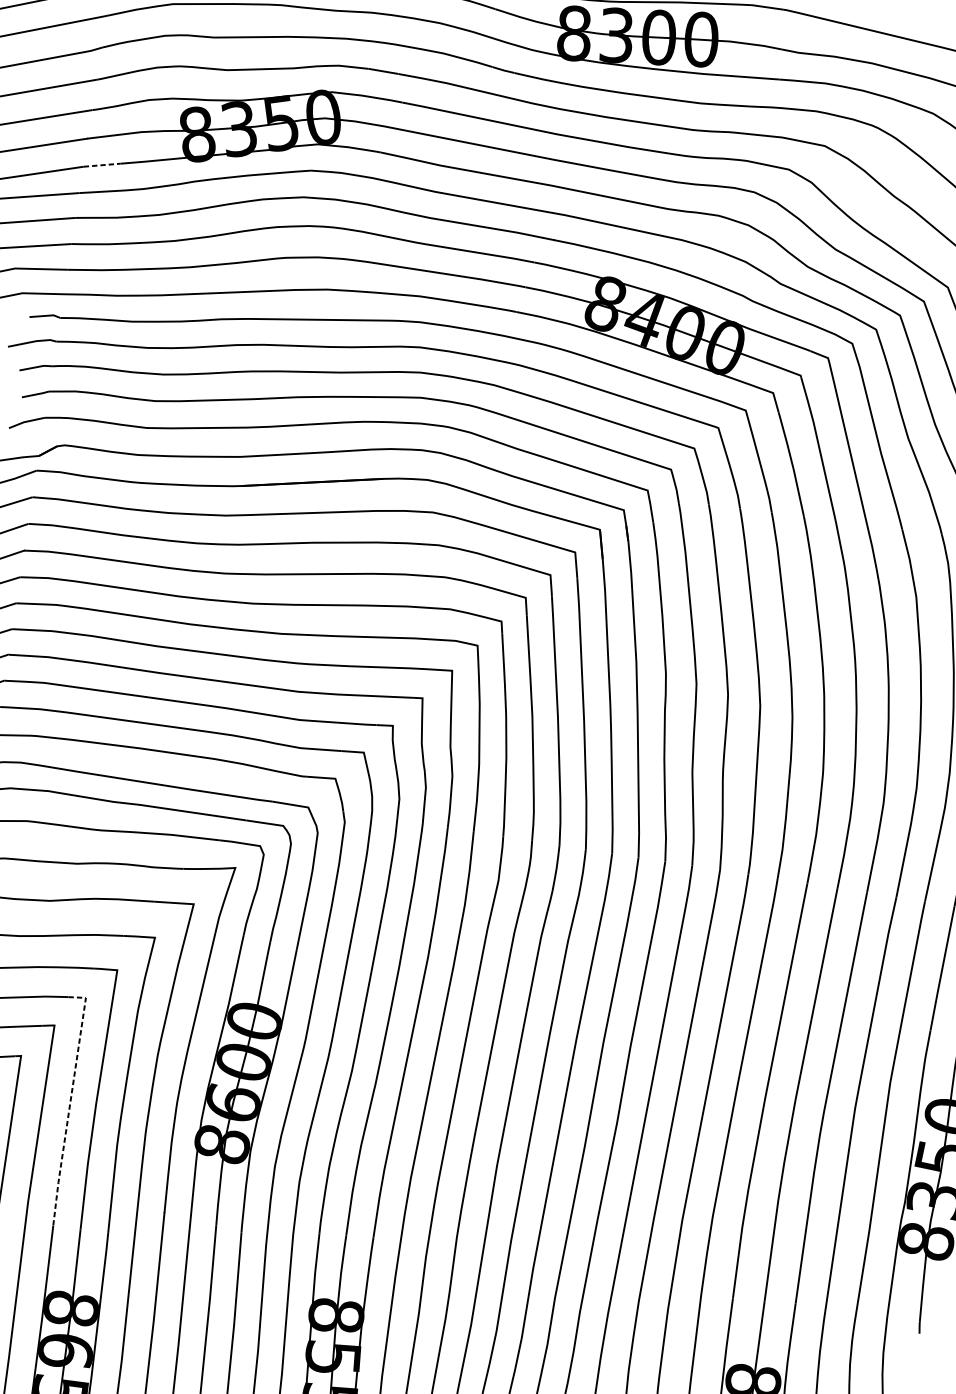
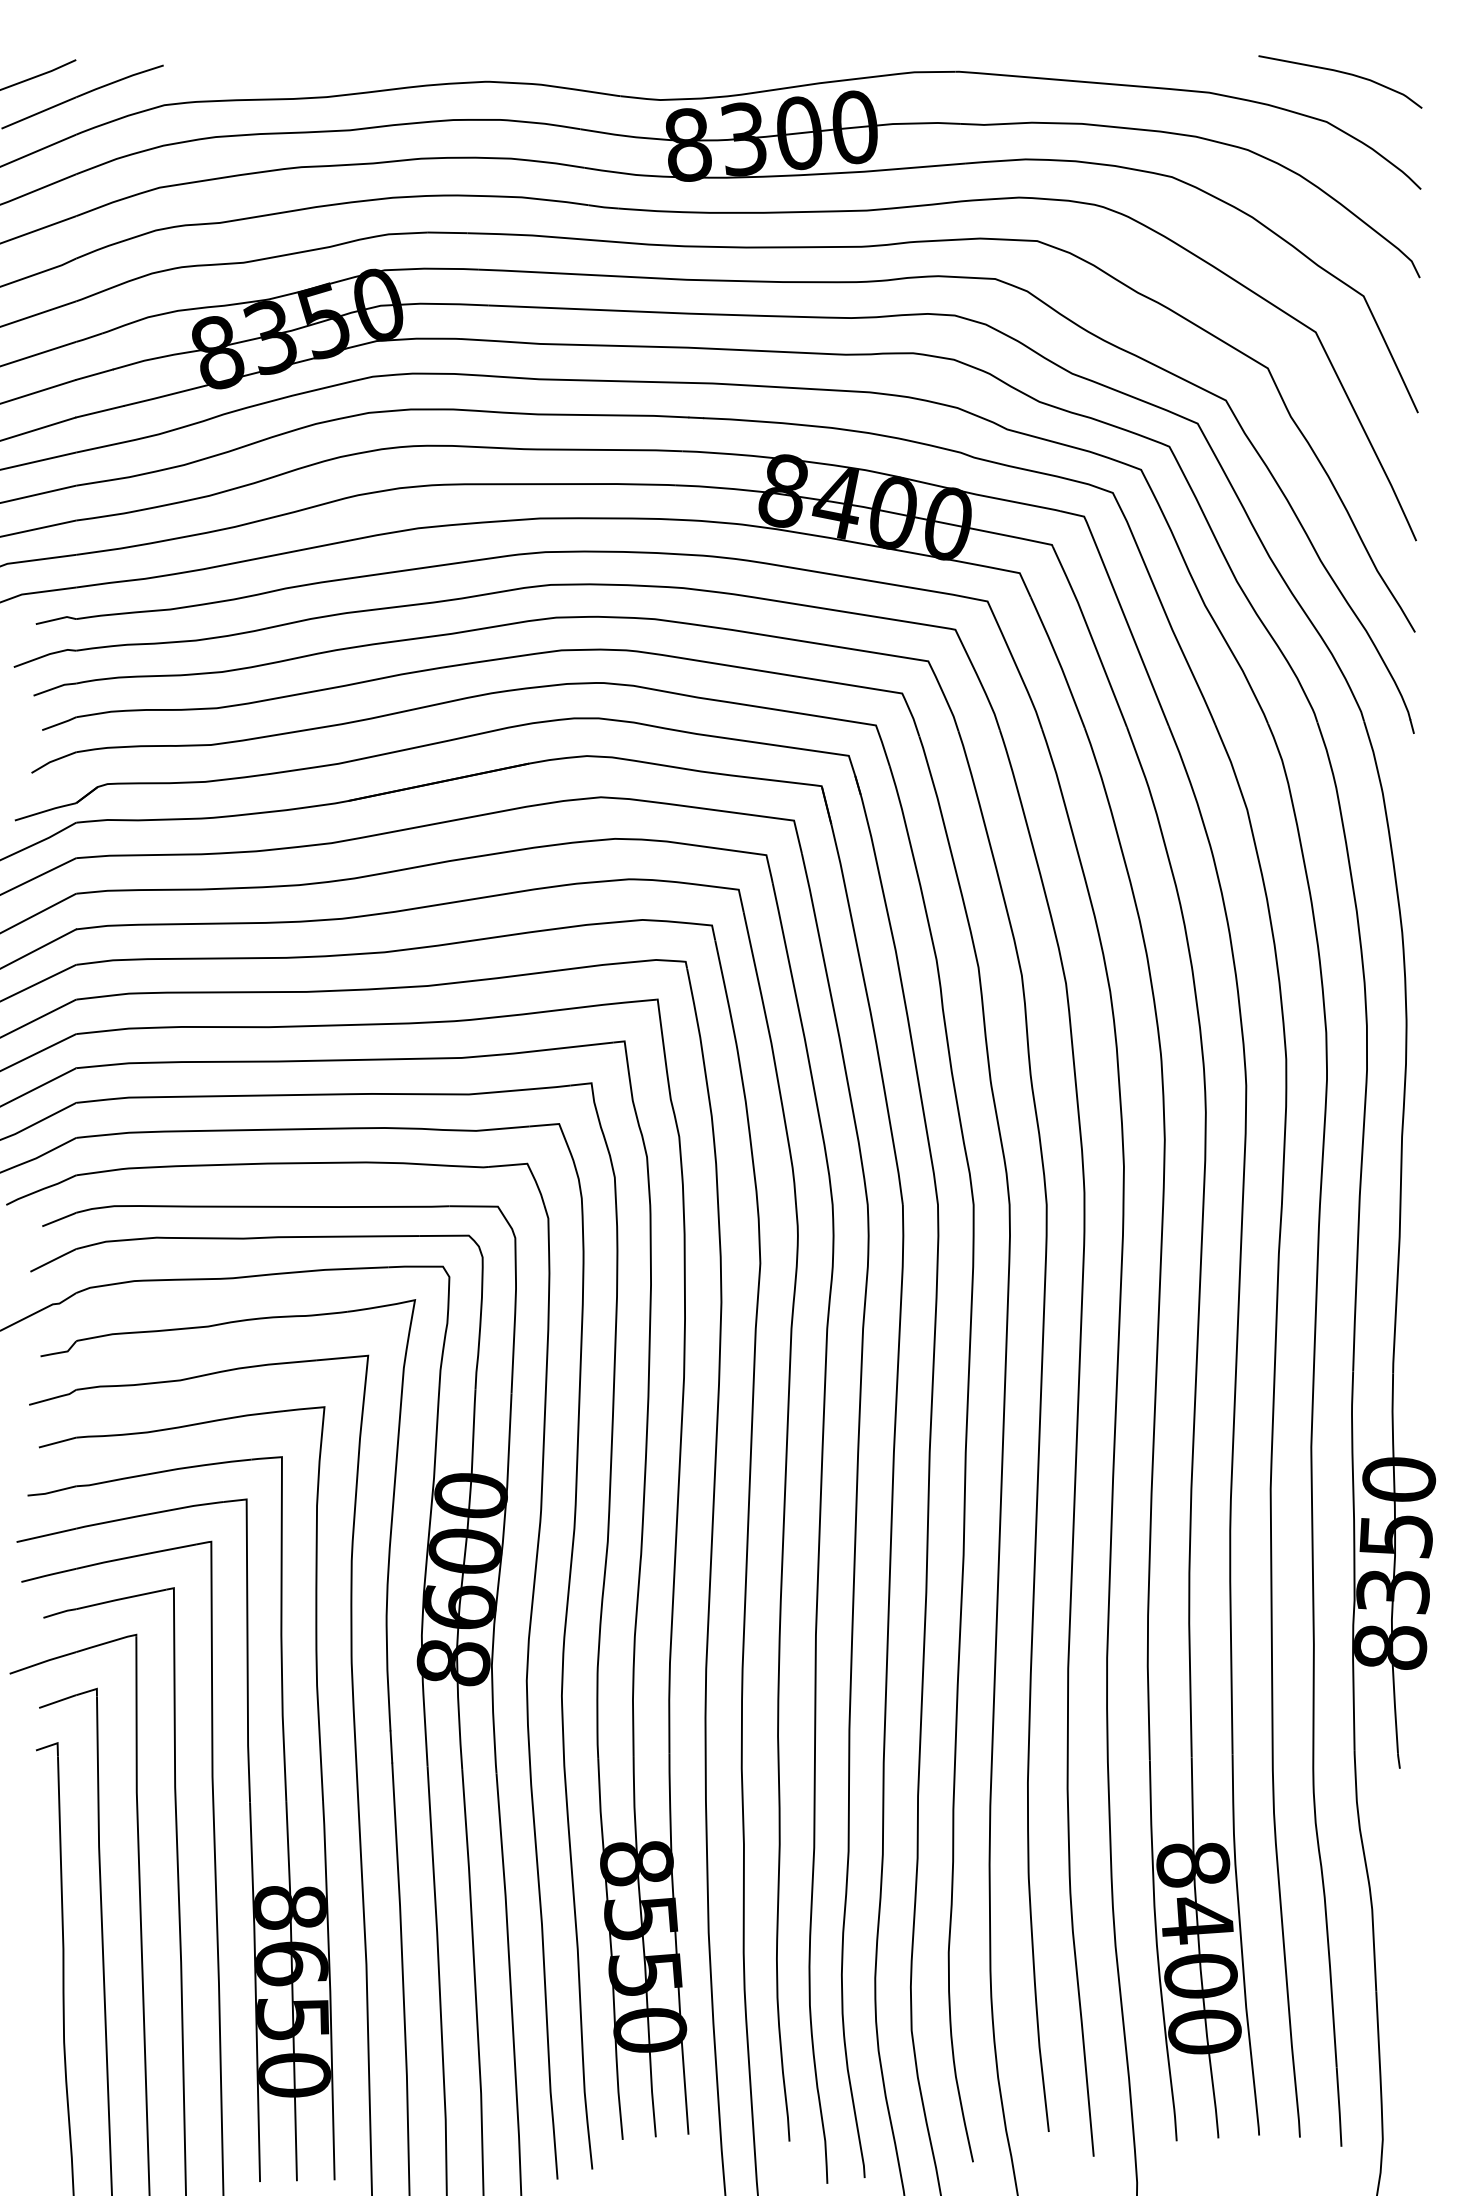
line: (102, 165) -> (100, 411), dashed -> solid
line: (70, 1103) -> (247, 1640), dashed -> solid

